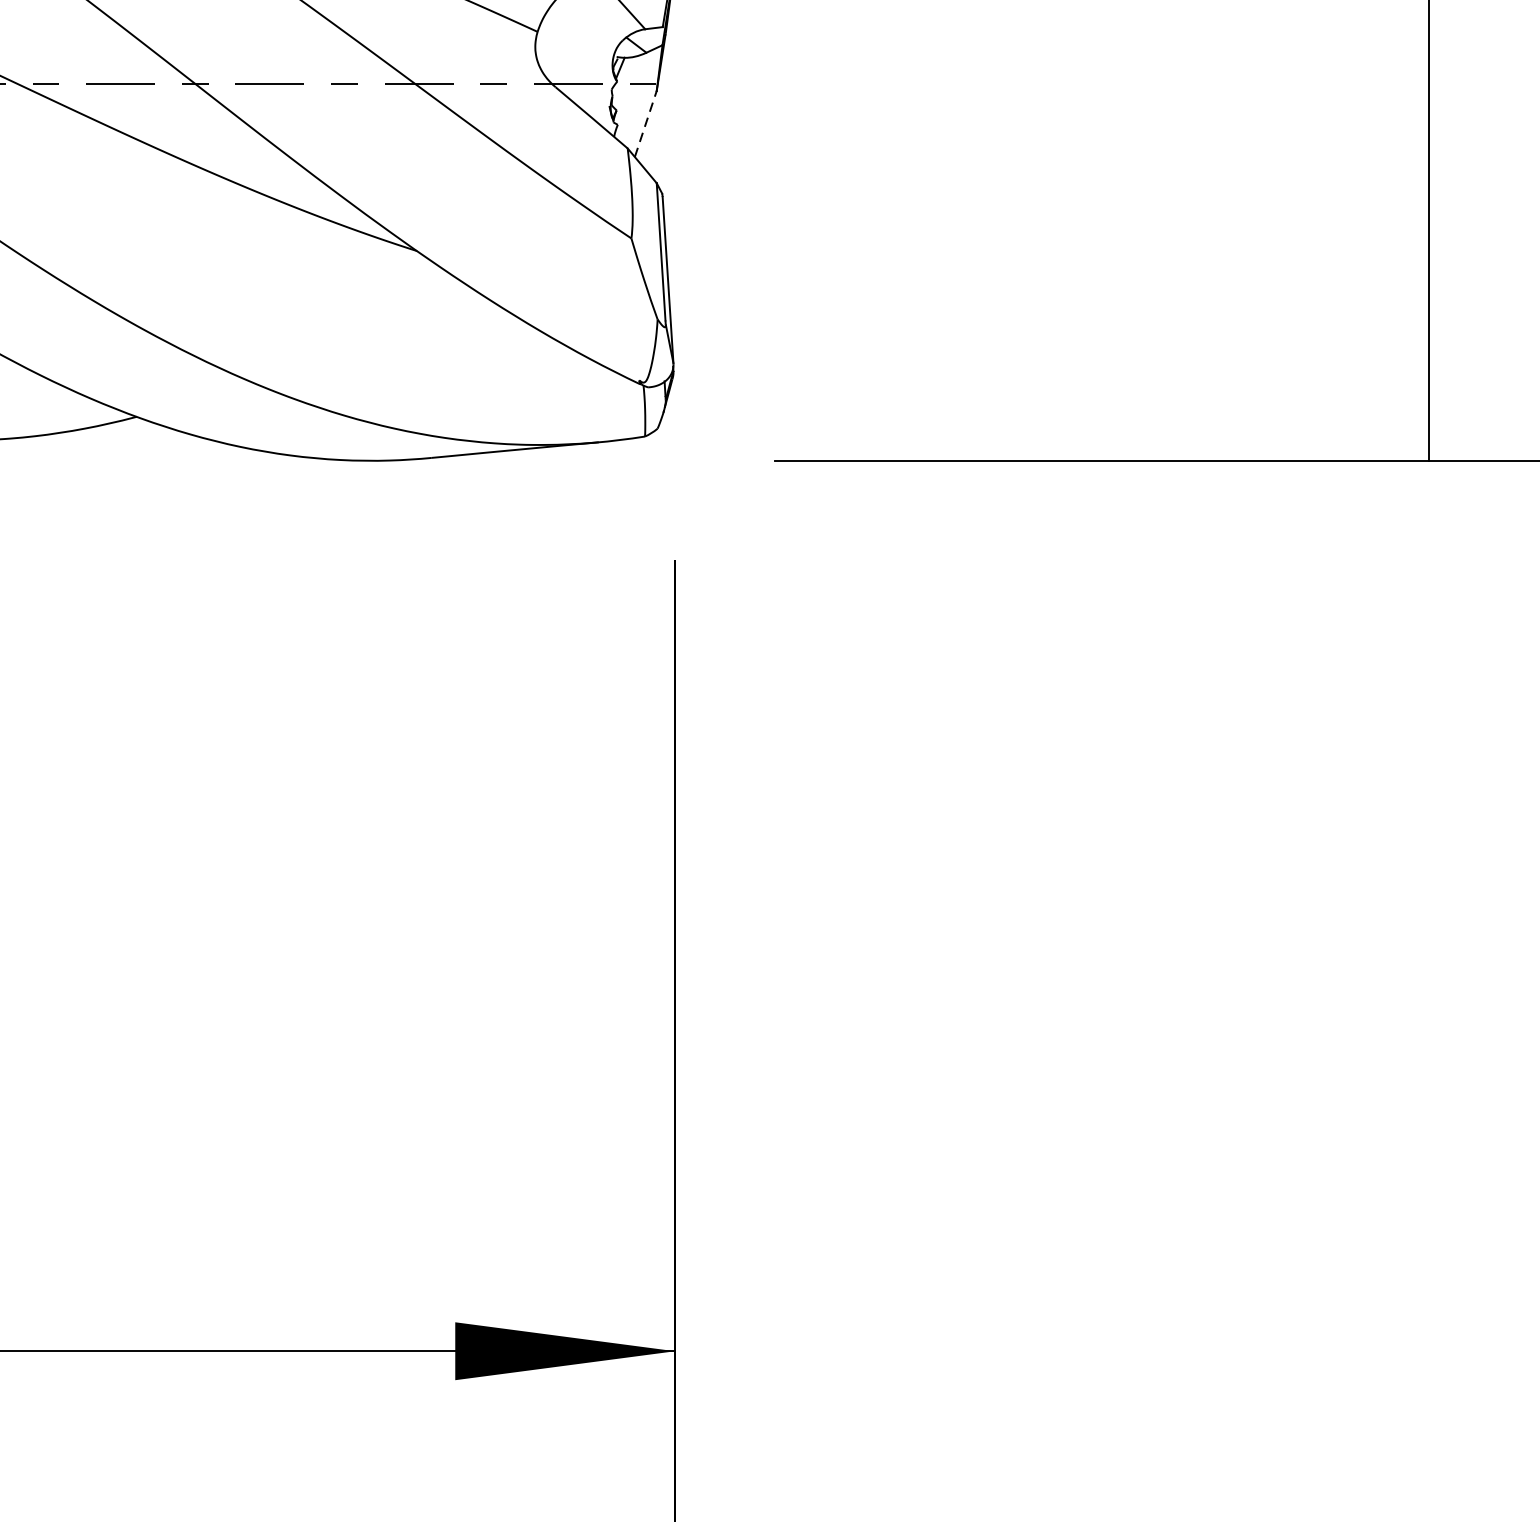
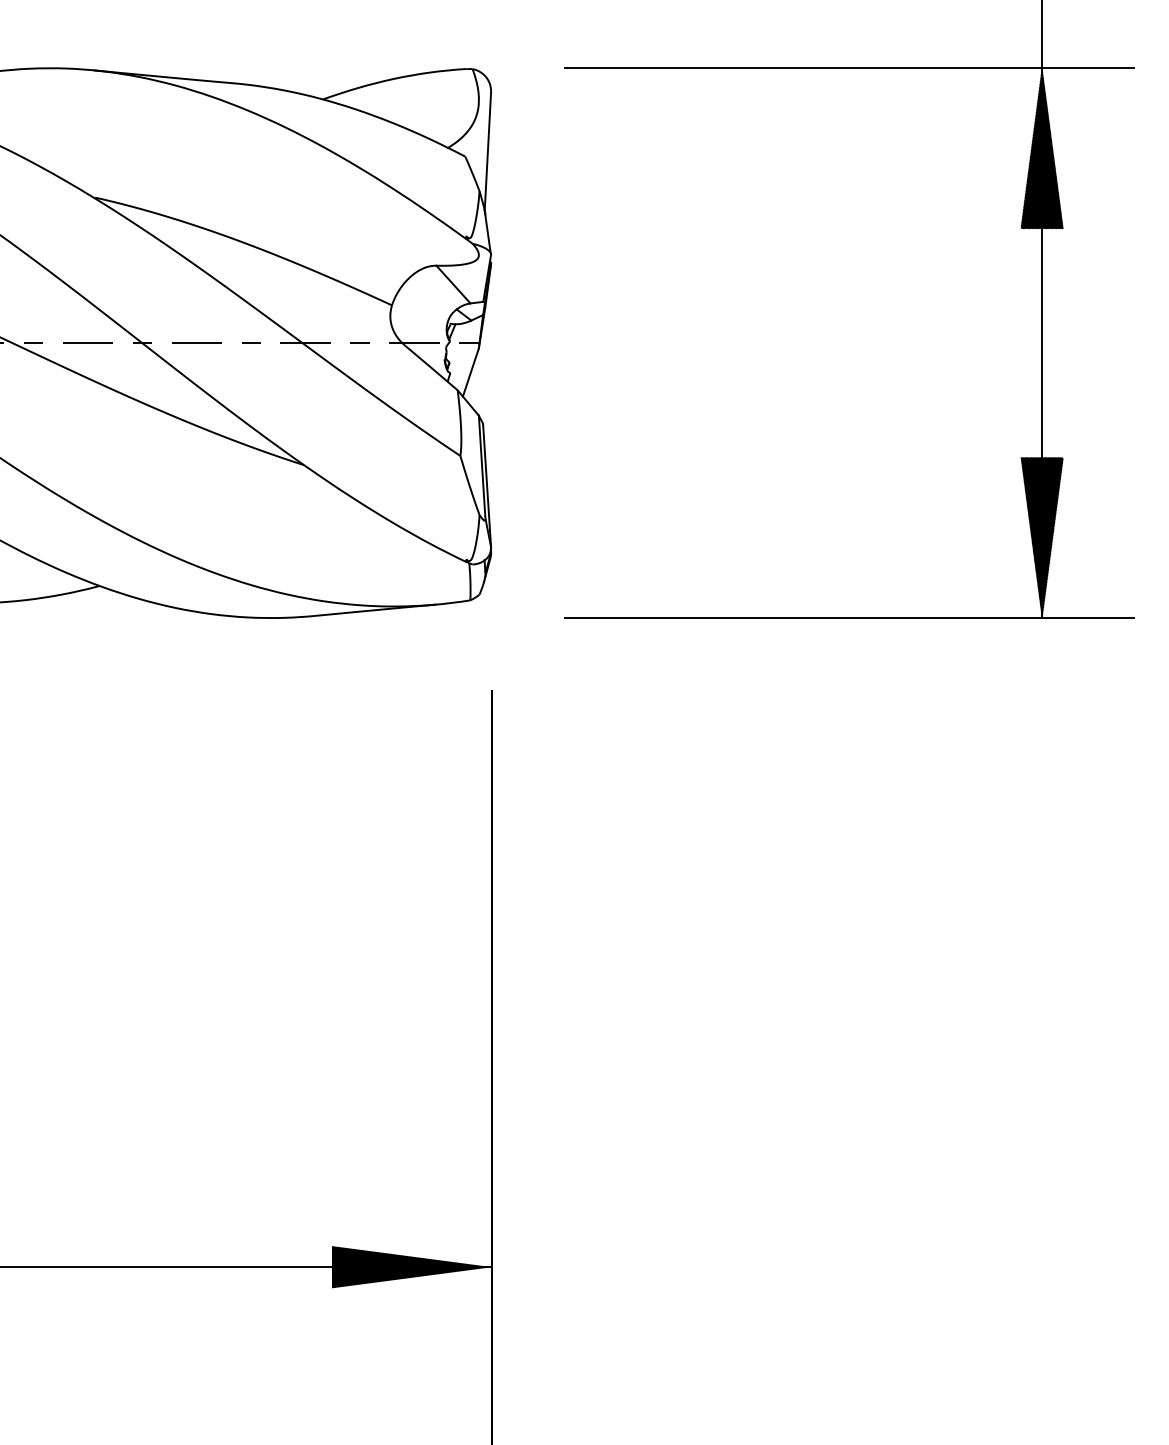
line: (646, 123) -> (471, 372), dashed -> solid
hatch: (1429, 350) -> (1042, 537), added

